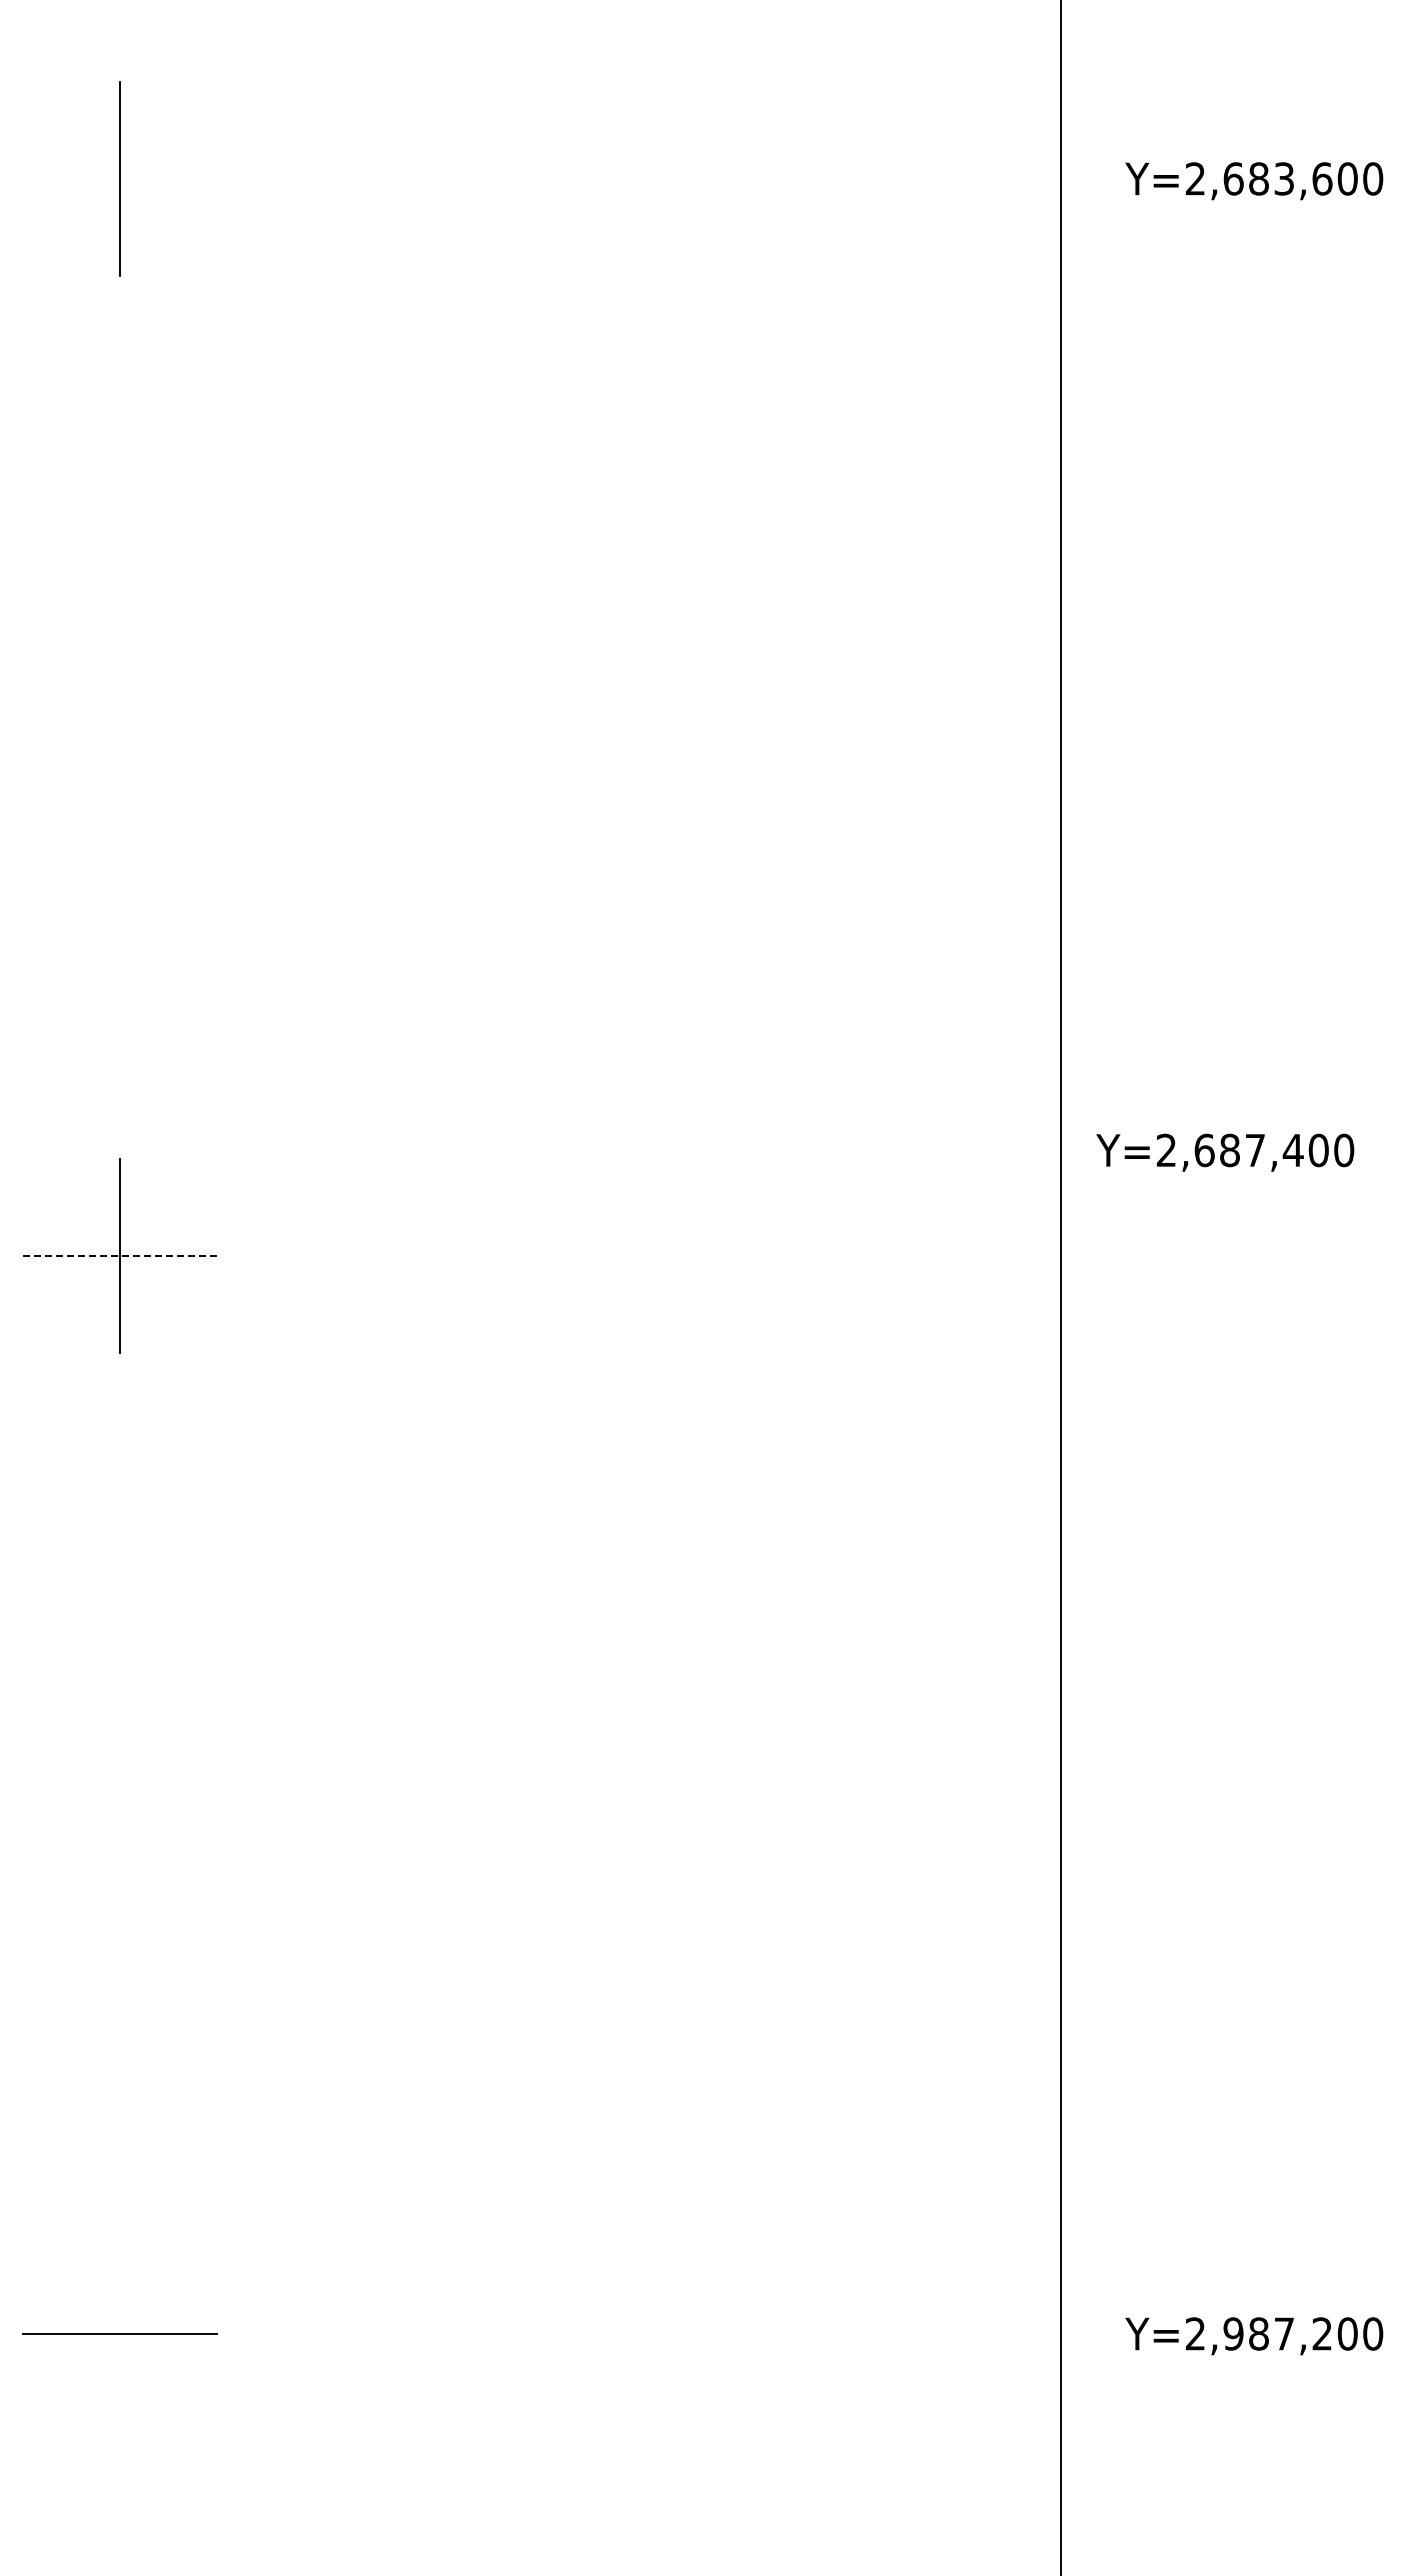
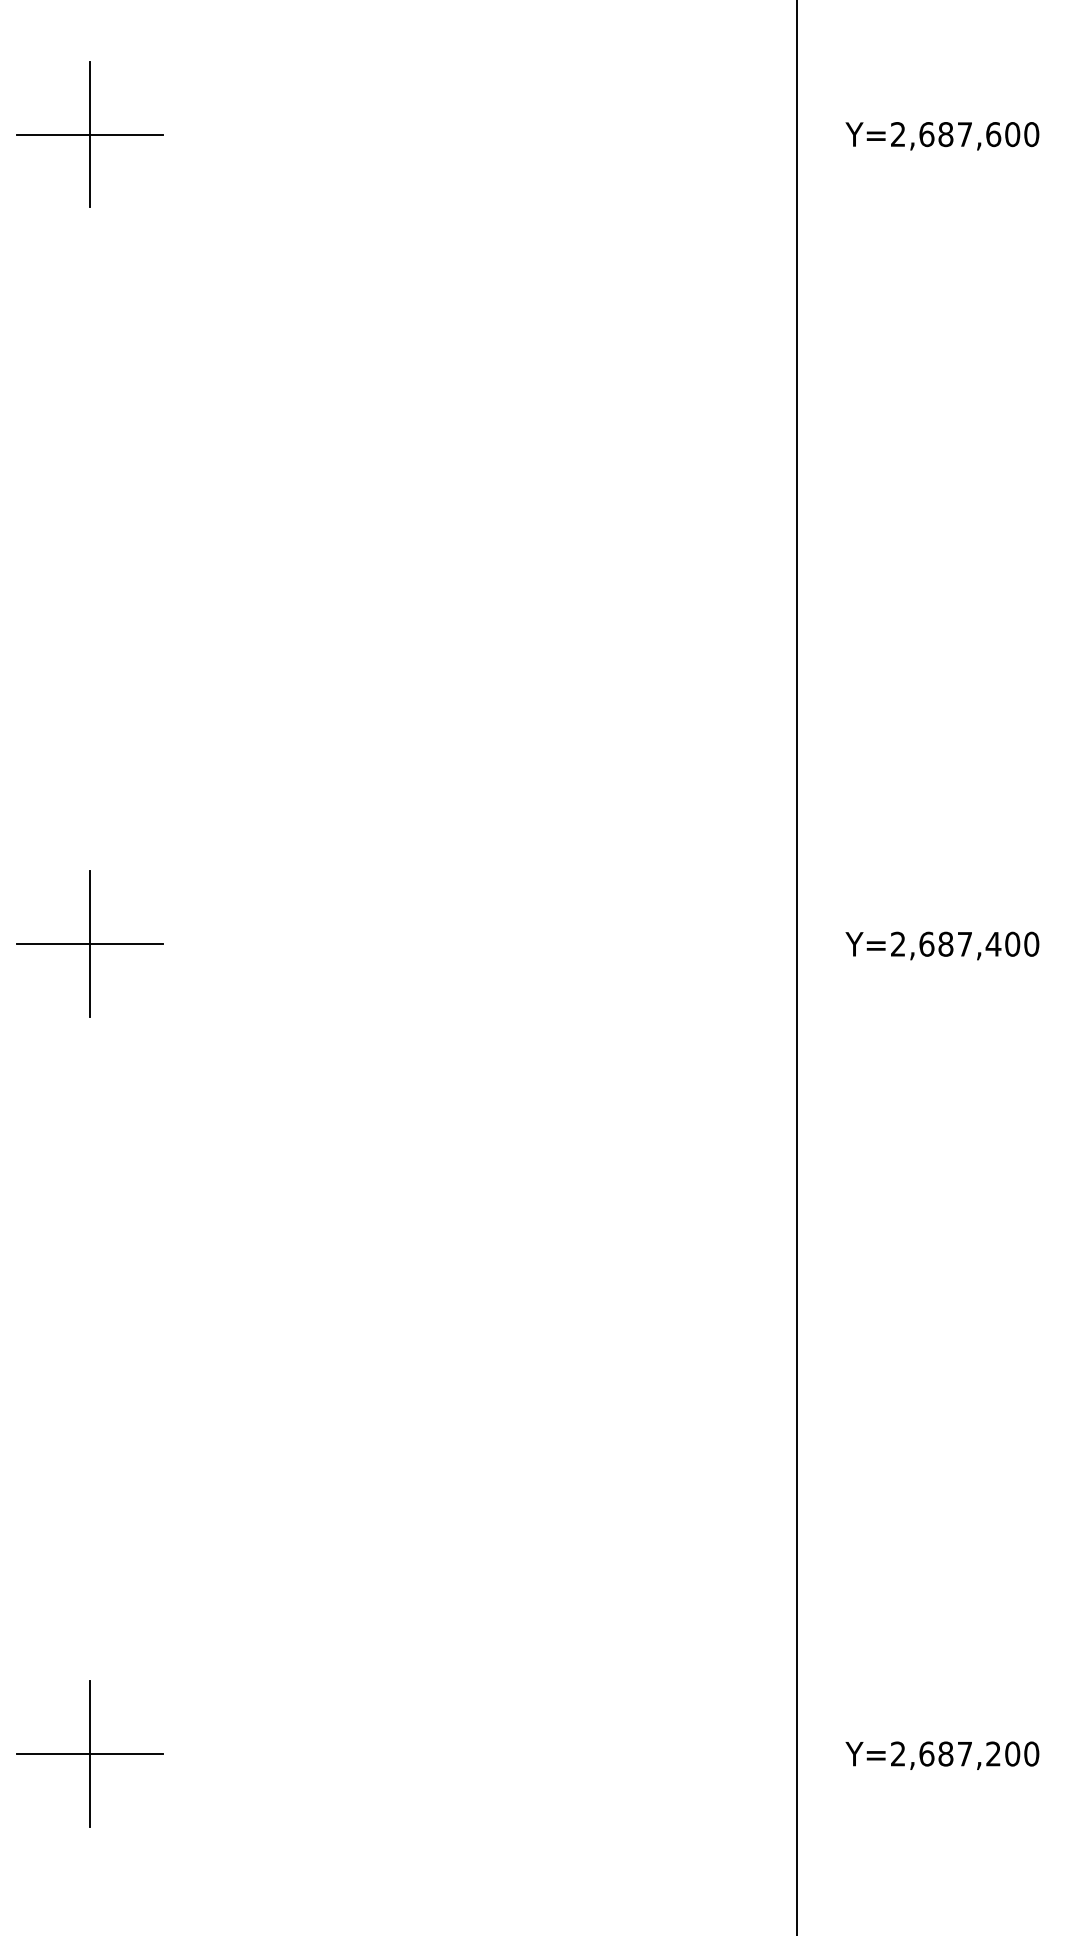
line: (119, 178) -> (89, 134), added
text: (1283, 178) -> (964, 134), Y=2,683,600 -> Y=2,687,600
text: (1225, 1152) -> (942, 945), moved
line: (119, 1256) -> (89, 944), dashed -> solid
line: (119, 2333) -> (89, 1753), added
text: (1233, 2333) -> (926, 1753), Y=2,987,200 -> Y=2,687,200

